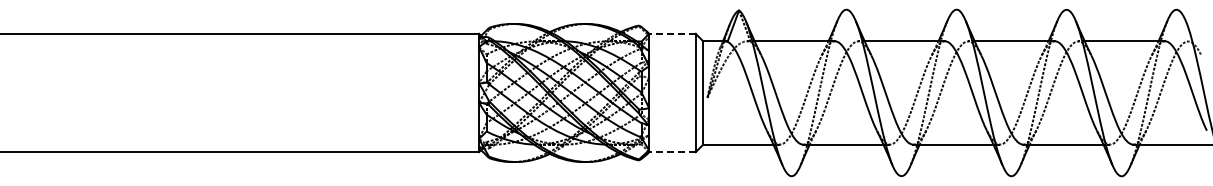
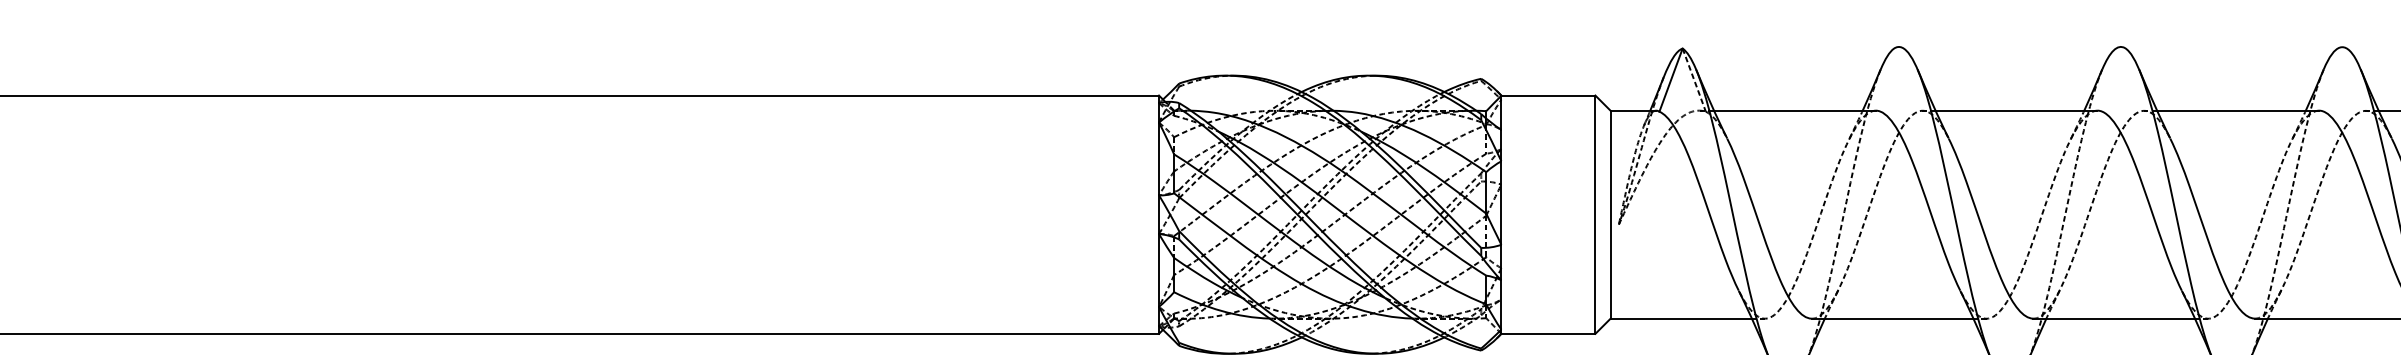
line: (671, 33) -> (1546, 94), dashed -> solid
line: (671, 152) -> (1546, 334), dashed -> solid

